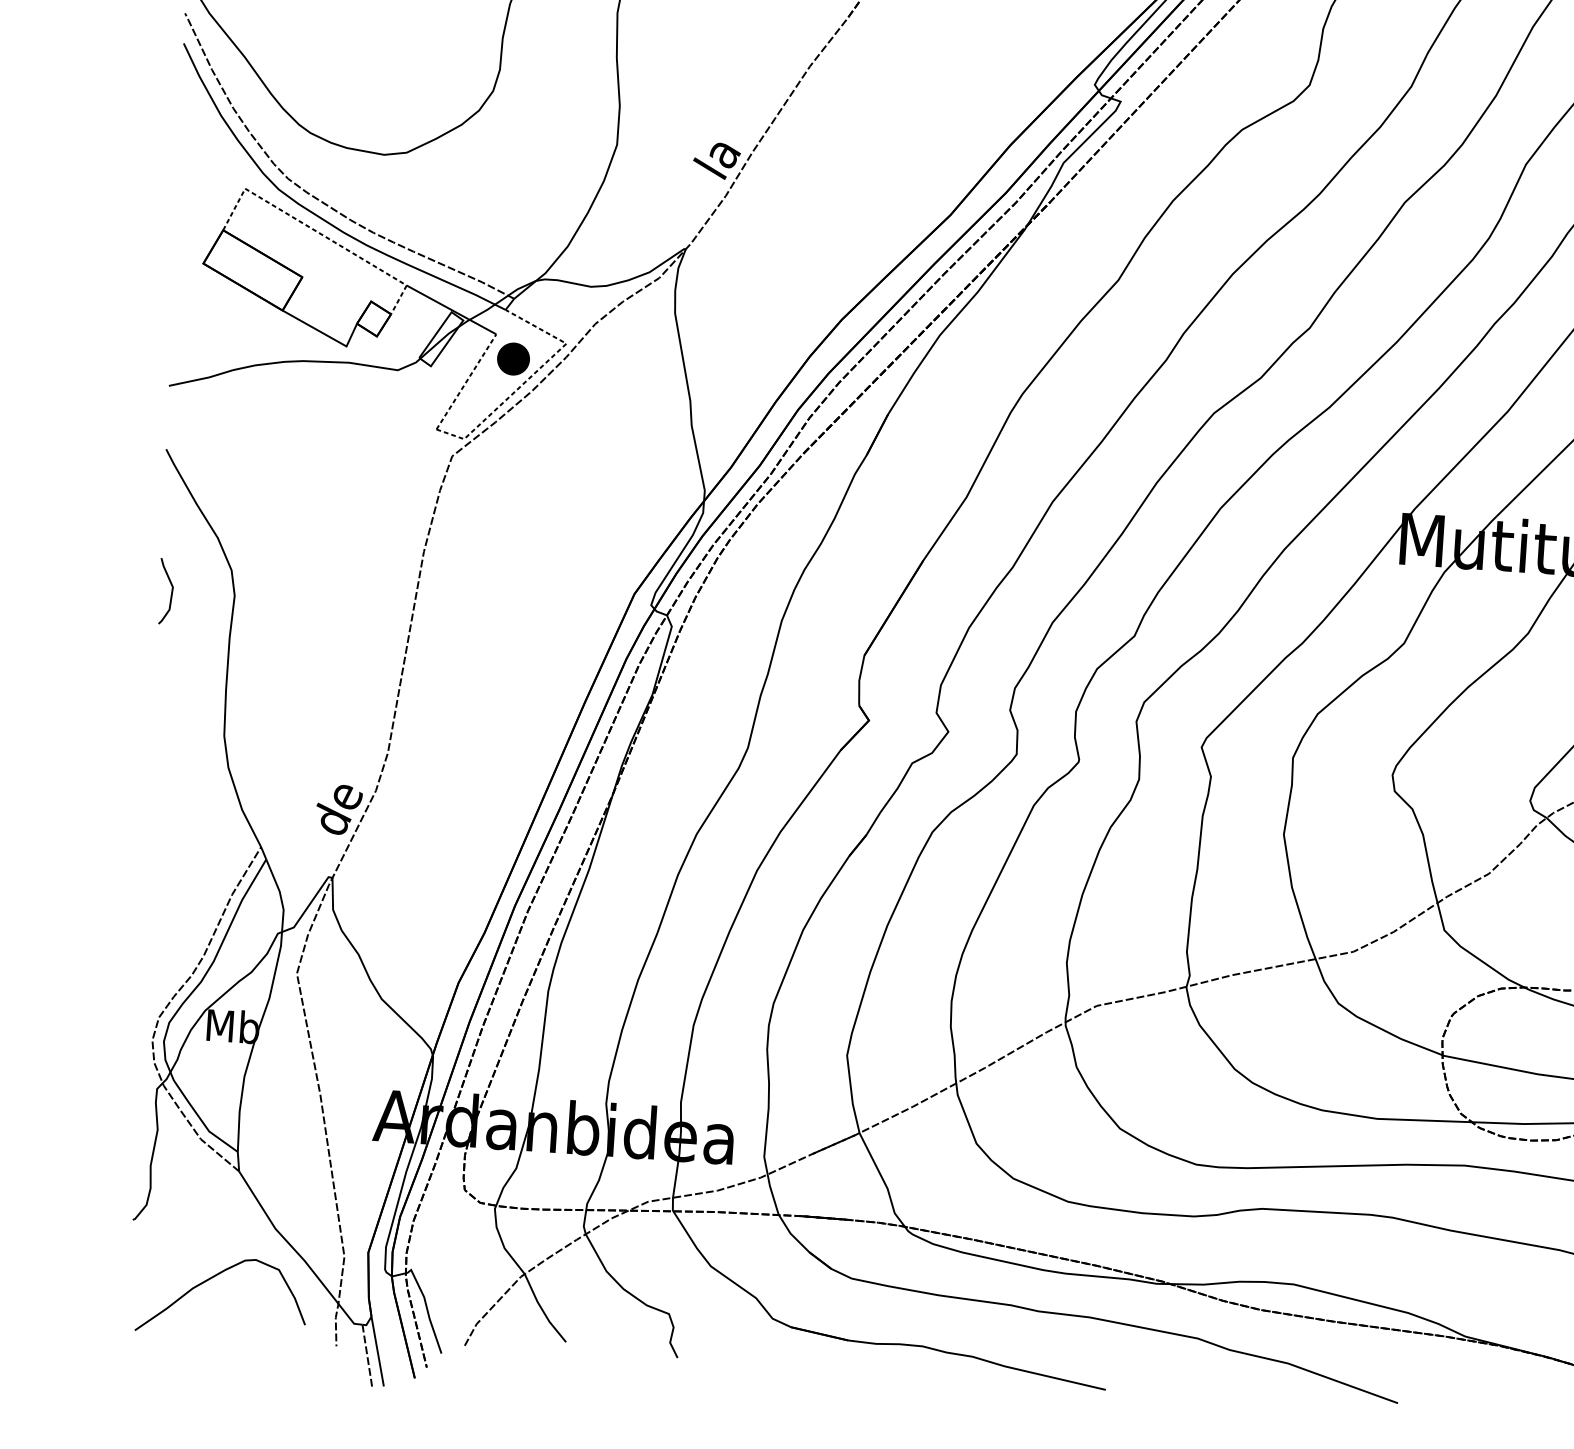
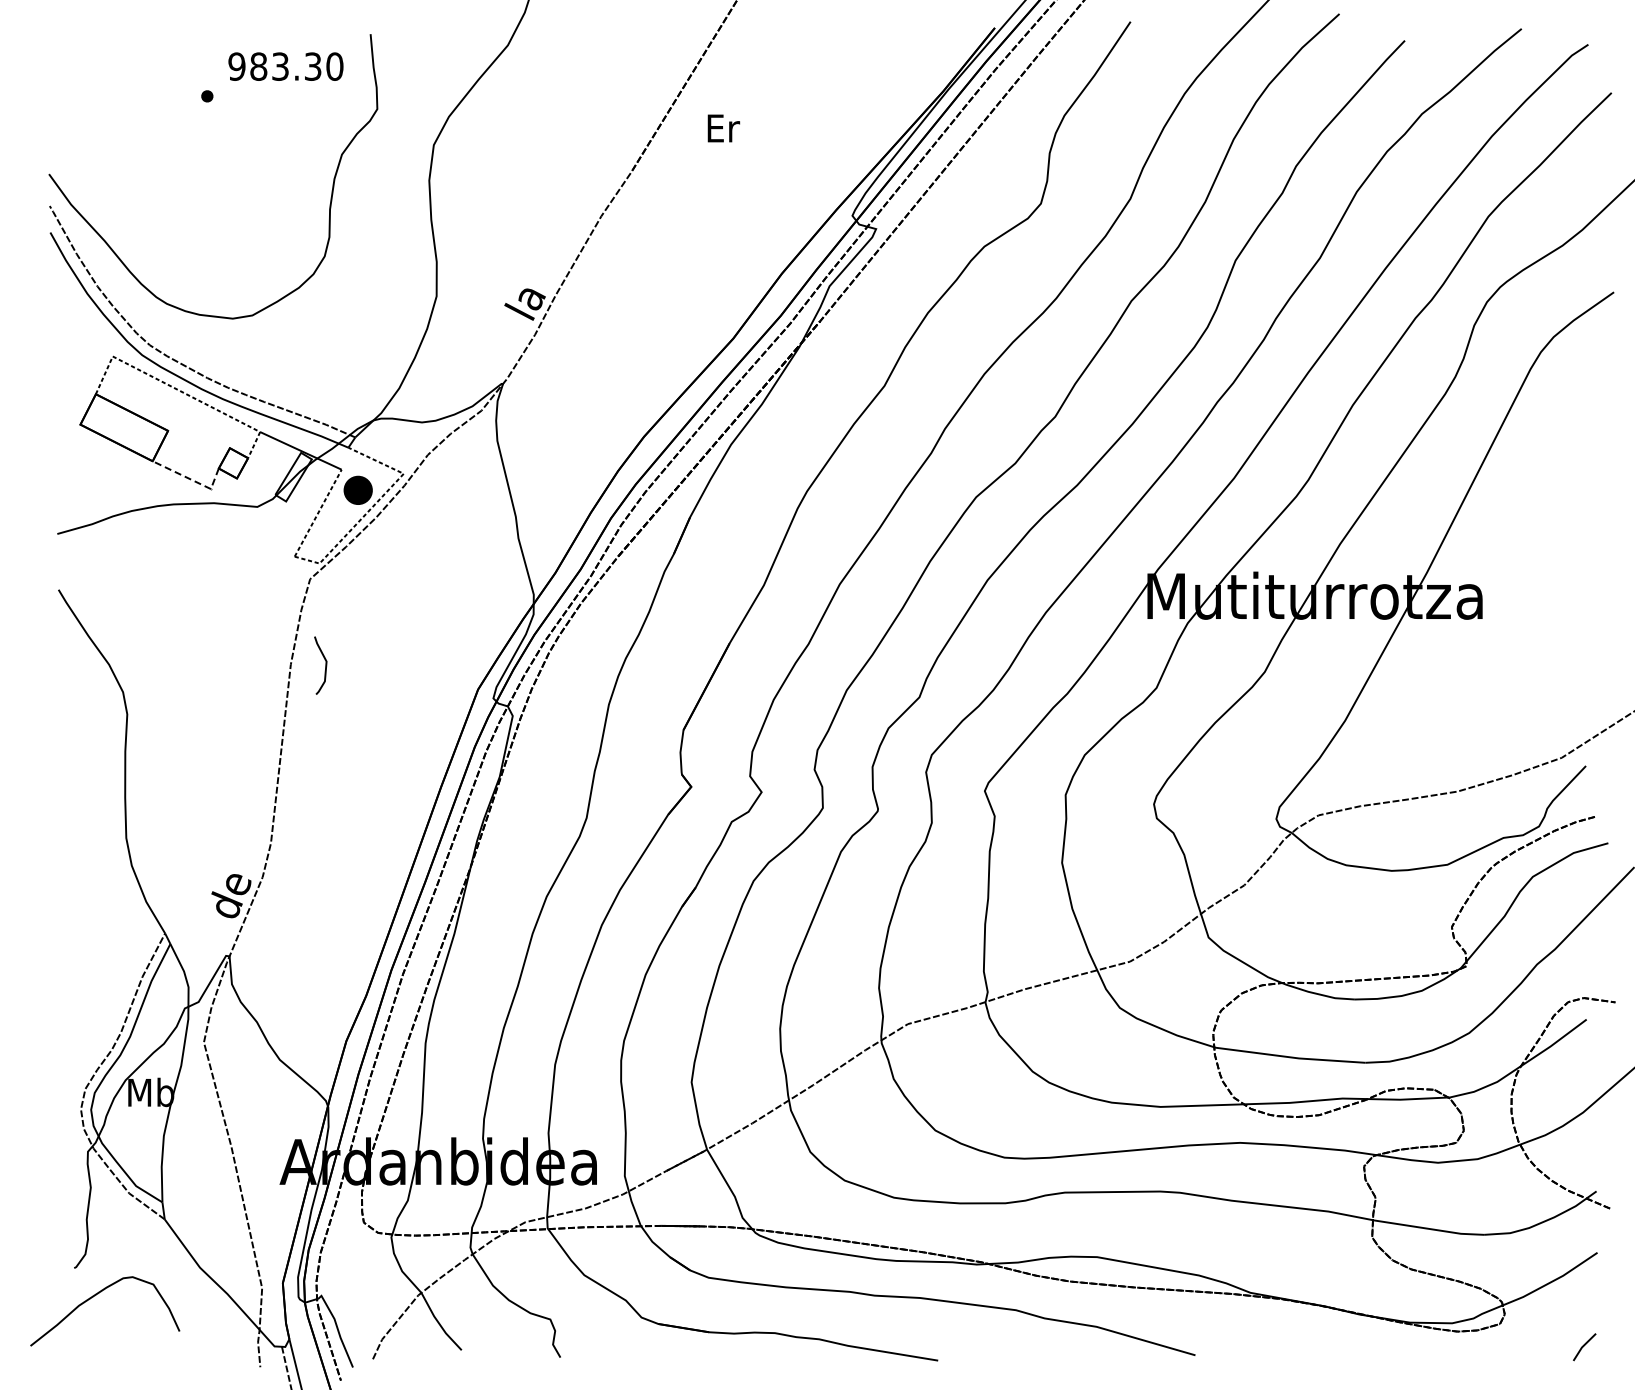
line: (326, 335) -> (192, 480), solid -> dashed
curve: (171, 591) -> (325, 665), moved
curve: (213, 1278) -> (96, 1295), moved

